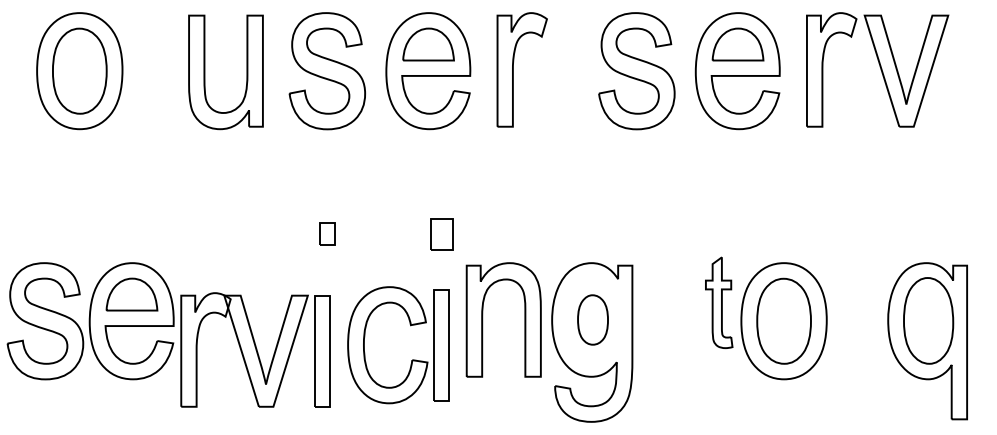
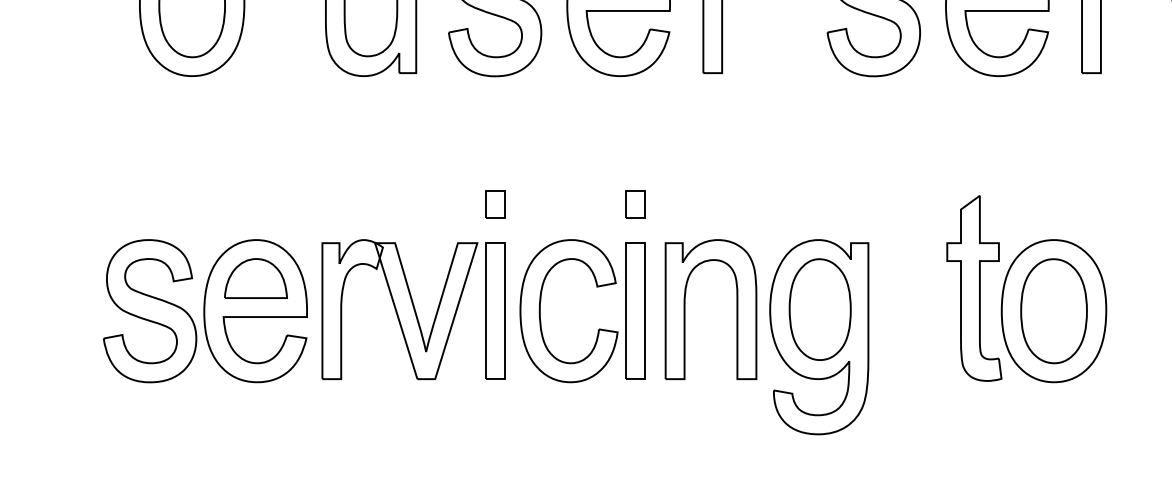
part: (441, 233) -> (634, 203), size x0.71
part: (719, 302) -> (974, 288), size x1.67
part: (592, 319) -> (819, 309), size x1.67
part: (255, 349) -> (413, 309), moved
part: (412, 359) -> (599, 328), moved

